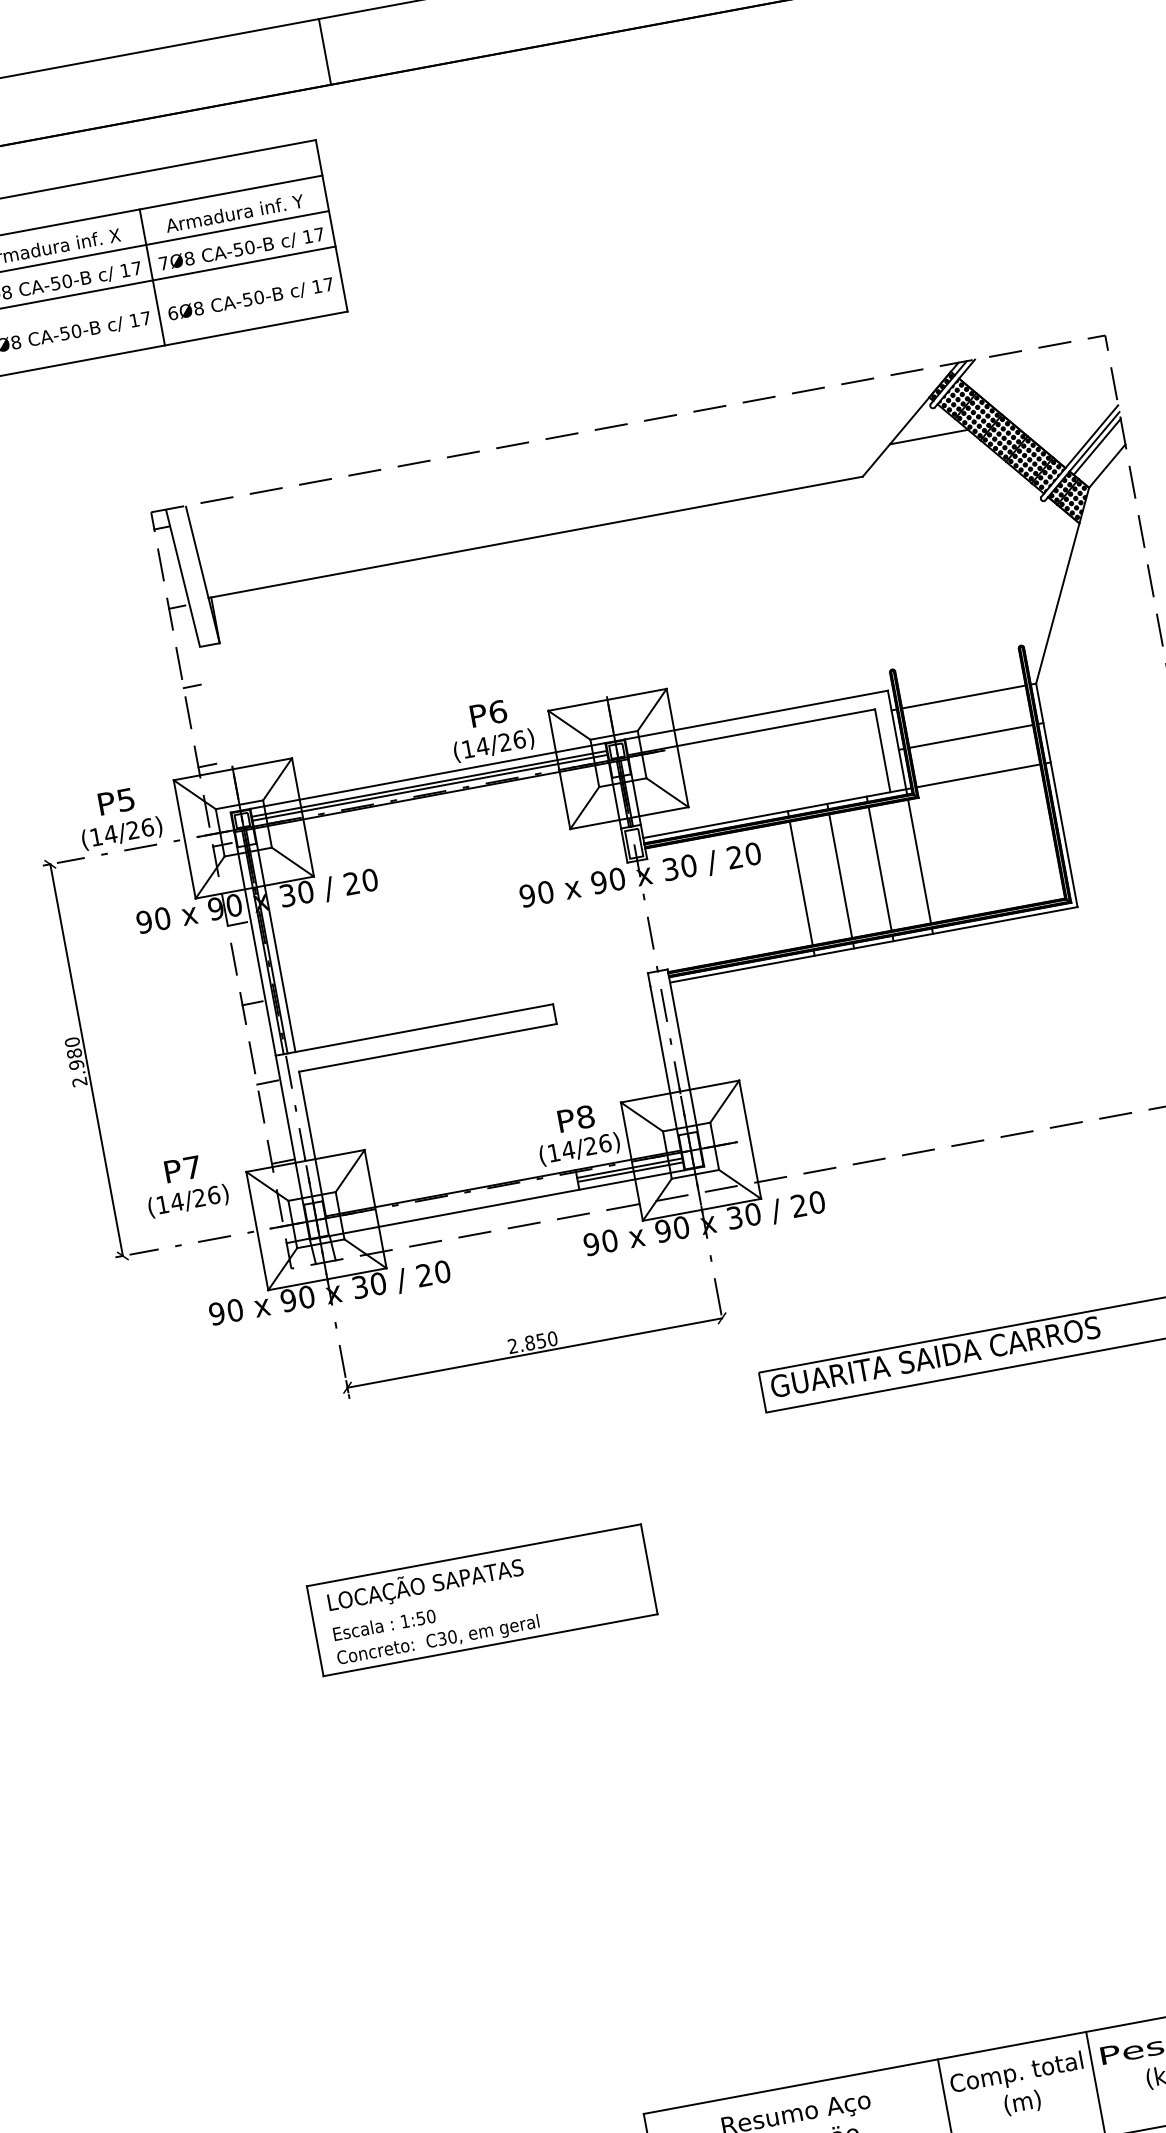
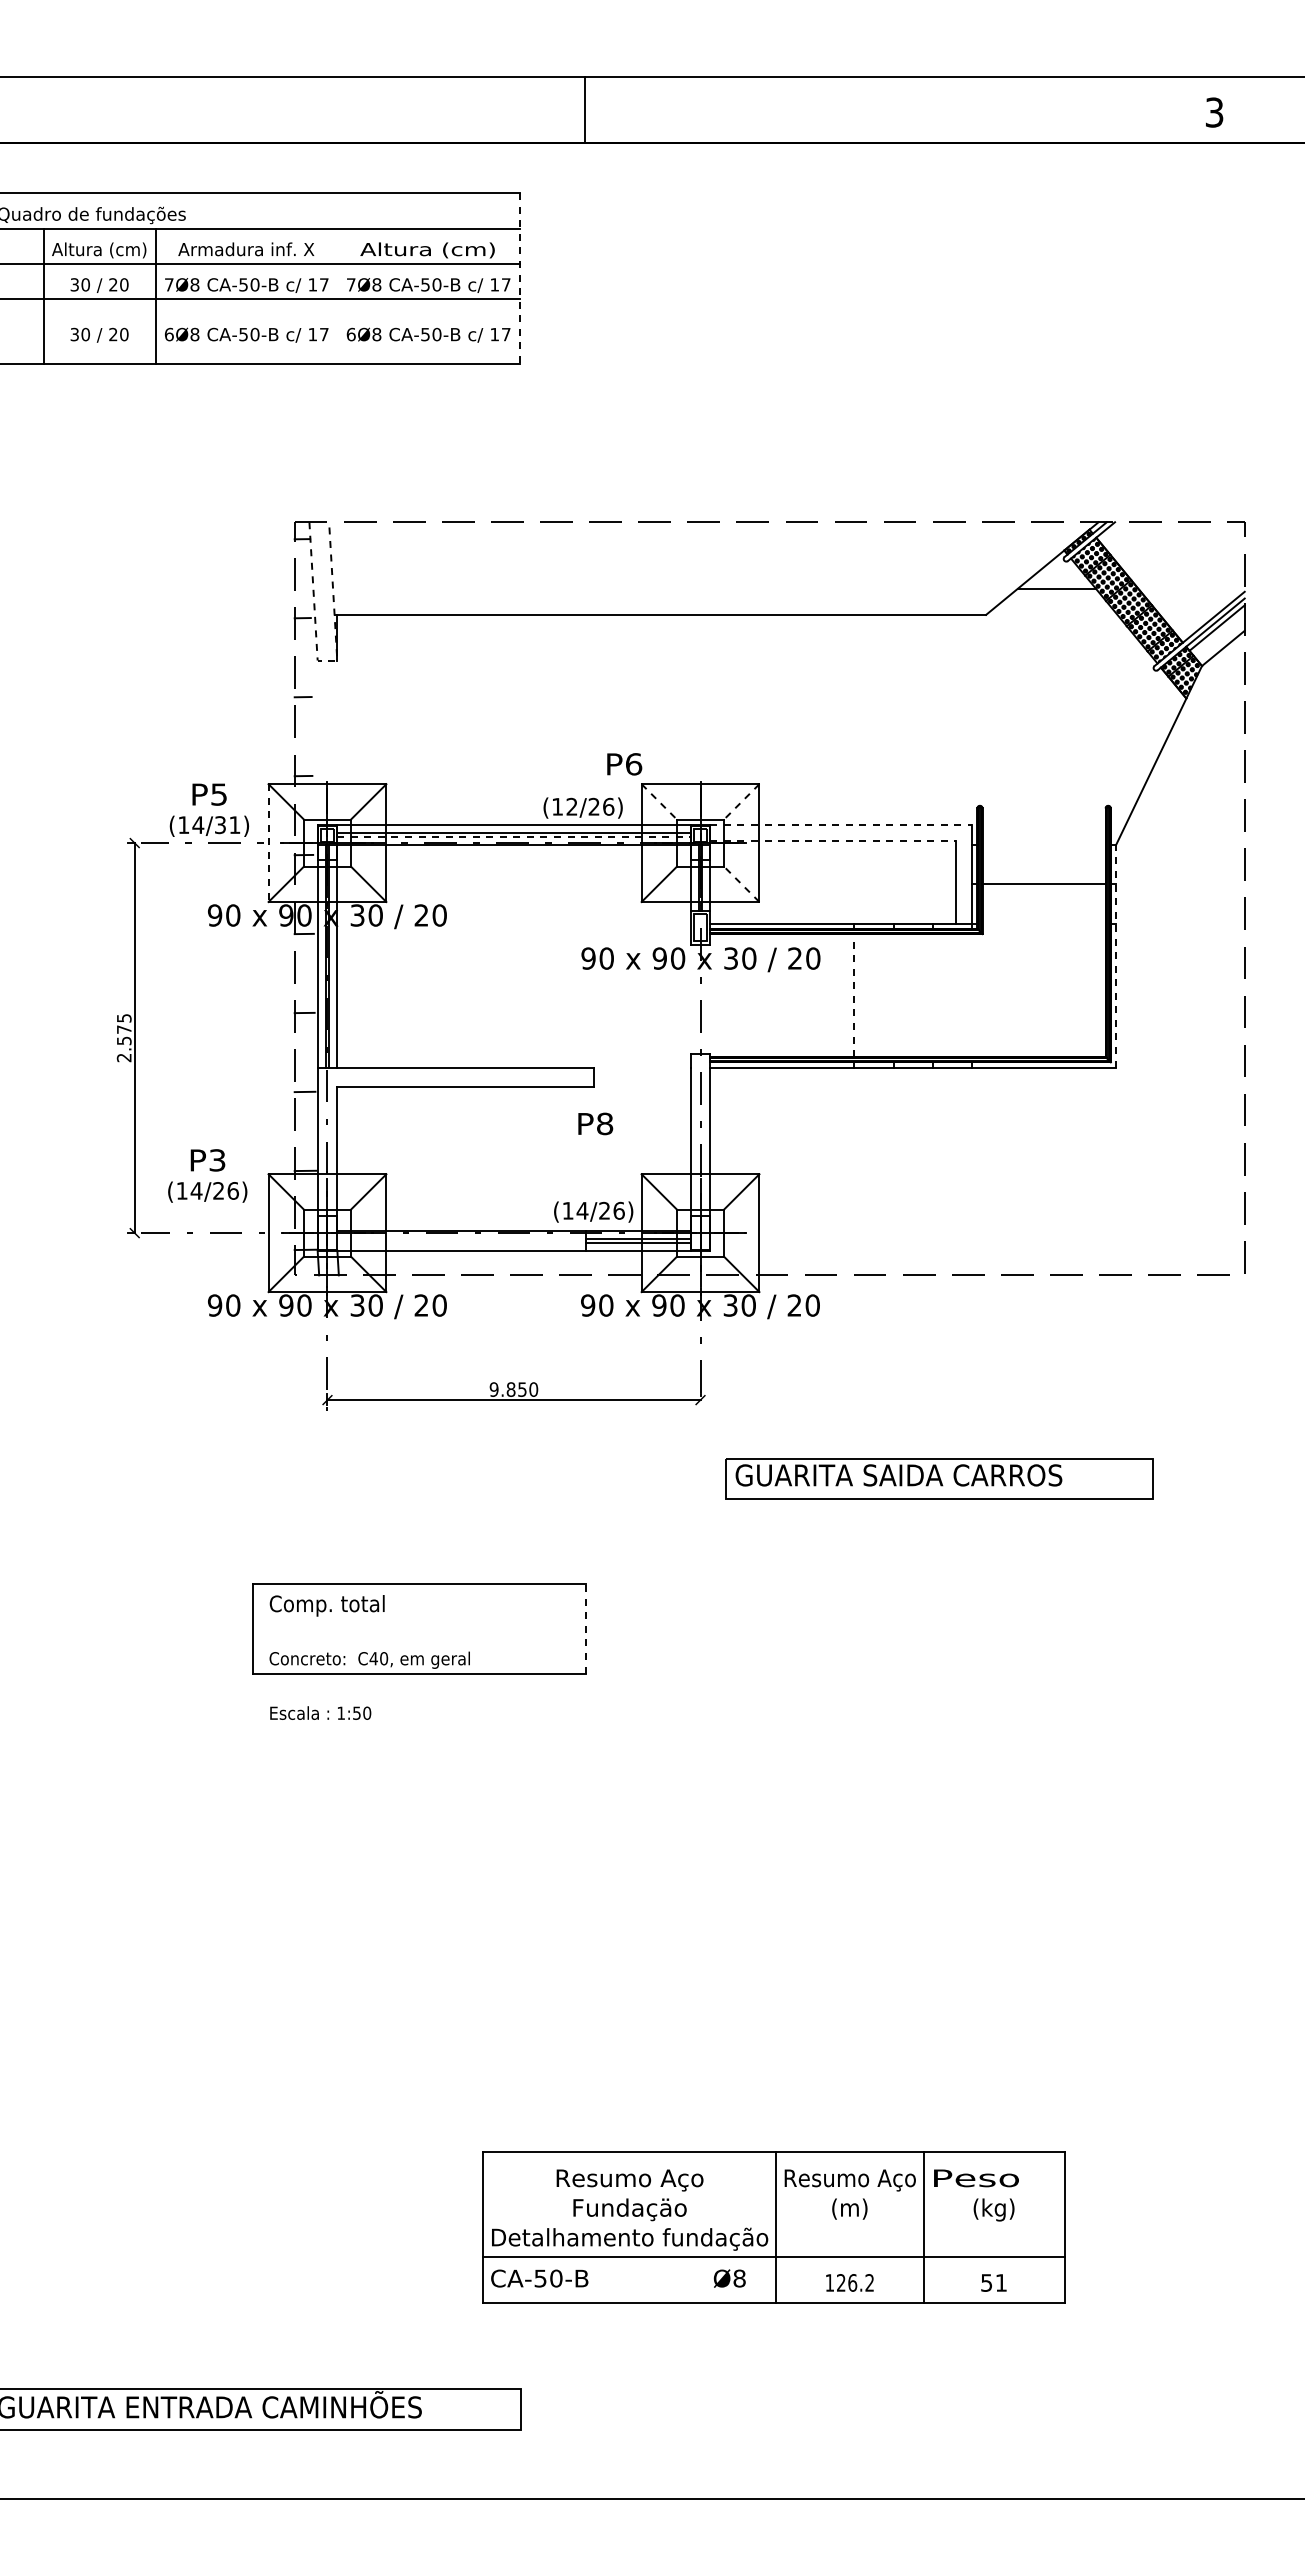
line: (325, 51) -> (585, 109), moved
text: (235, 214) -> (428, 250), Armadura inf. Y -> Altura (cm)
line: (331, 226) -> (519, 279), solid -> dashed
line: (152, 277) -> (337, 296), removed
line: (209, 645) -> (327, 660), solid -> dashed
line: (963, 697) -> (1043, 845), removed
line: (651, 709) -> (741, 801), solid -> dashed
text: (488, 713) -> (624, 764), moved
line: (756, 715) -> (841, 825), solid -> dashed
line: (569, 724) -> (659, 801), solid -> dashed
line: (751, 732) -> (833, 841), solid -> dashed
text: (483, 746) -> (572, 806), (14/26) -> (12/26)
line: (977, 775) -> (1043, 923), removed
line: (430, 788) -> (514, 837), solid -> dashed
line: (667, 792) -> (741, 884), solid -> dashed
line: (1057, 794) -> (1116, 955), solid -> dashed
text: (140, 829) -> (227, 825), (14/26) -> (14/31)
line: (184, 839) -> (268, 843), solid -> dashed
line: (919, 861) -> (972, 995), removed
line: (879, 868) -> (932, 995), removed
line: (840, 876) -> (893, 995), removed
line: (801, 883) -> (854, 995), solid -> dashed
text: (73, 1053) -> (123, 1029), 2.980 -> 2.575
text: (575, 1118) -> (595, 1123), moved
text: (192, 1167) -> (217, 1160), P7 -> P3
text: (512, 1346) -> (493, 1389), 2.850 -> 9.850
line: (649, 1569) -> (585, 1628), solid -> dashed
text: (424, 1584) -> (366, 1603), LOCAÇÃO SAPATAS -> Comp. total
text: (384, 1624) -> (320, 1712), moved
text: (441, 1638) -> (373, 1658), C30, -> C40,
text: (1016, 2073) -> (849, 2179), Comp. total -> Resumo Aço

